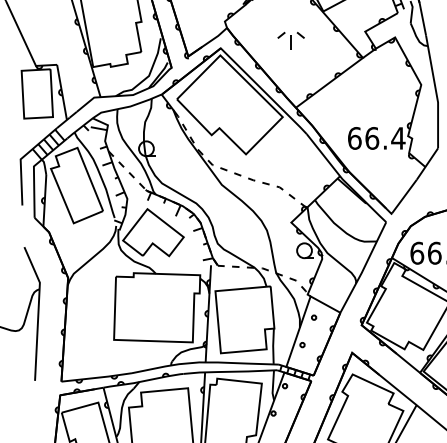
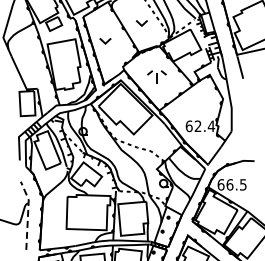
part: (290, 38) -> (156, 75), size x1.4
text: (370, 138) -> (197, 126), 66.4 -> 62.4
line: (39, 309) -> (28, 213), solid -> dashed

